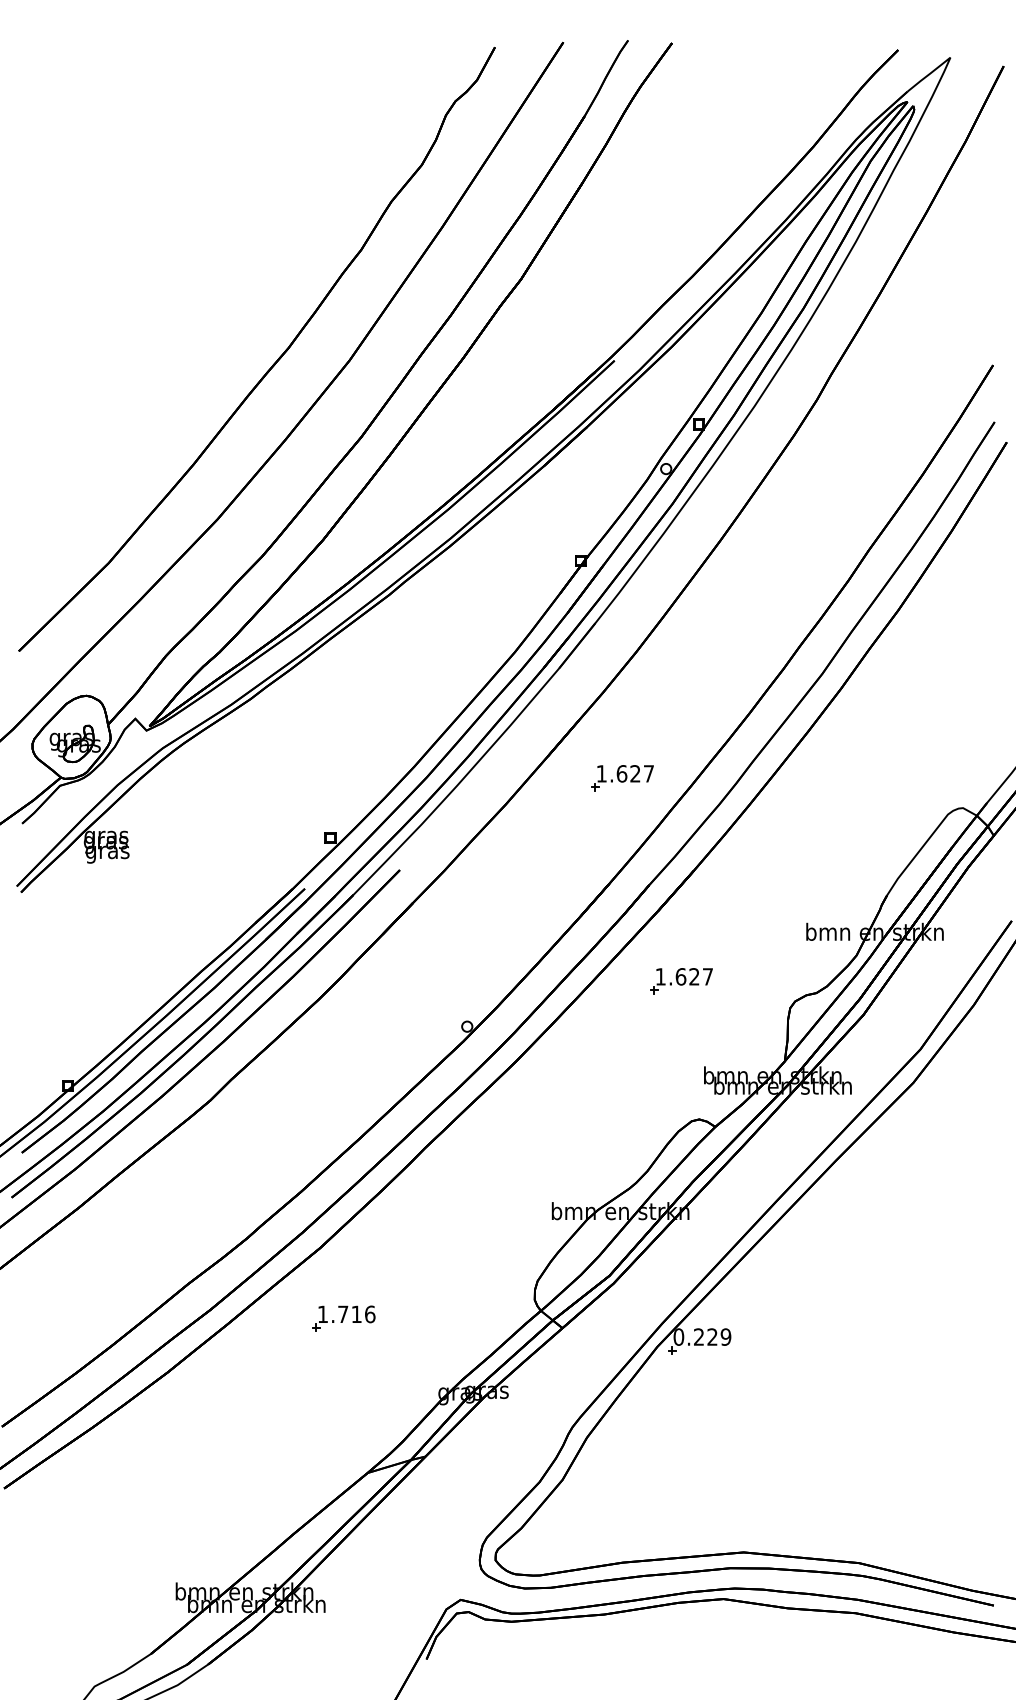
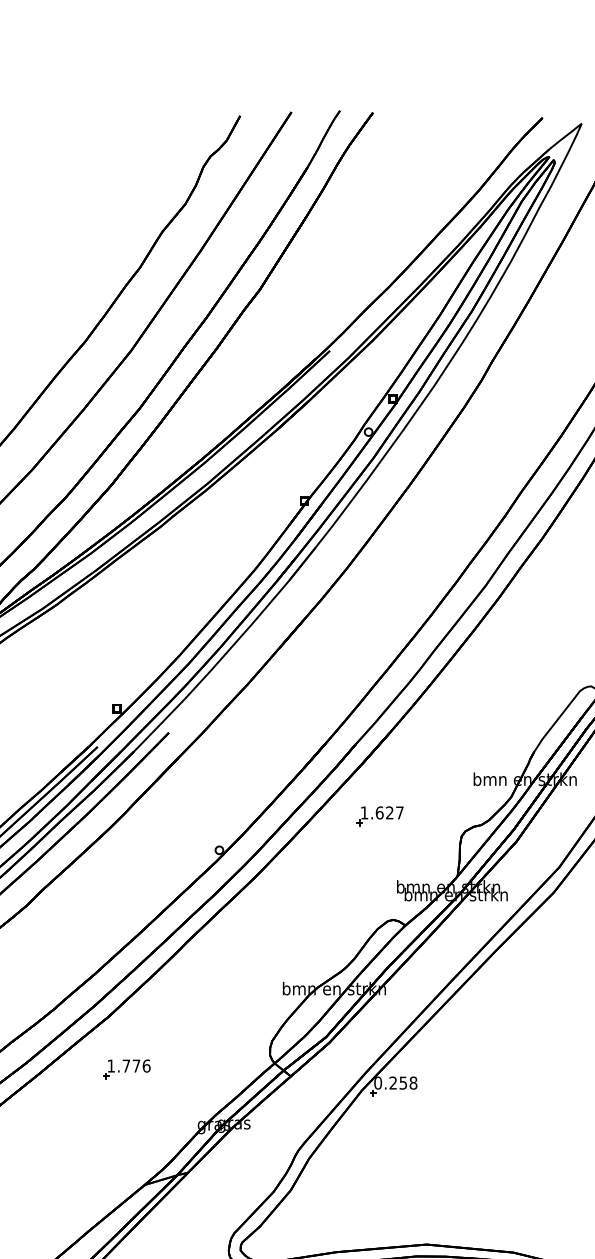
part: (622, 778) -> (335, 664), removed
text: (356, 1313) -> (136, 1065), 1.716 -> 1.776
text: (719, 1336) -> (408, 1082), 0.229 -> 0.258

